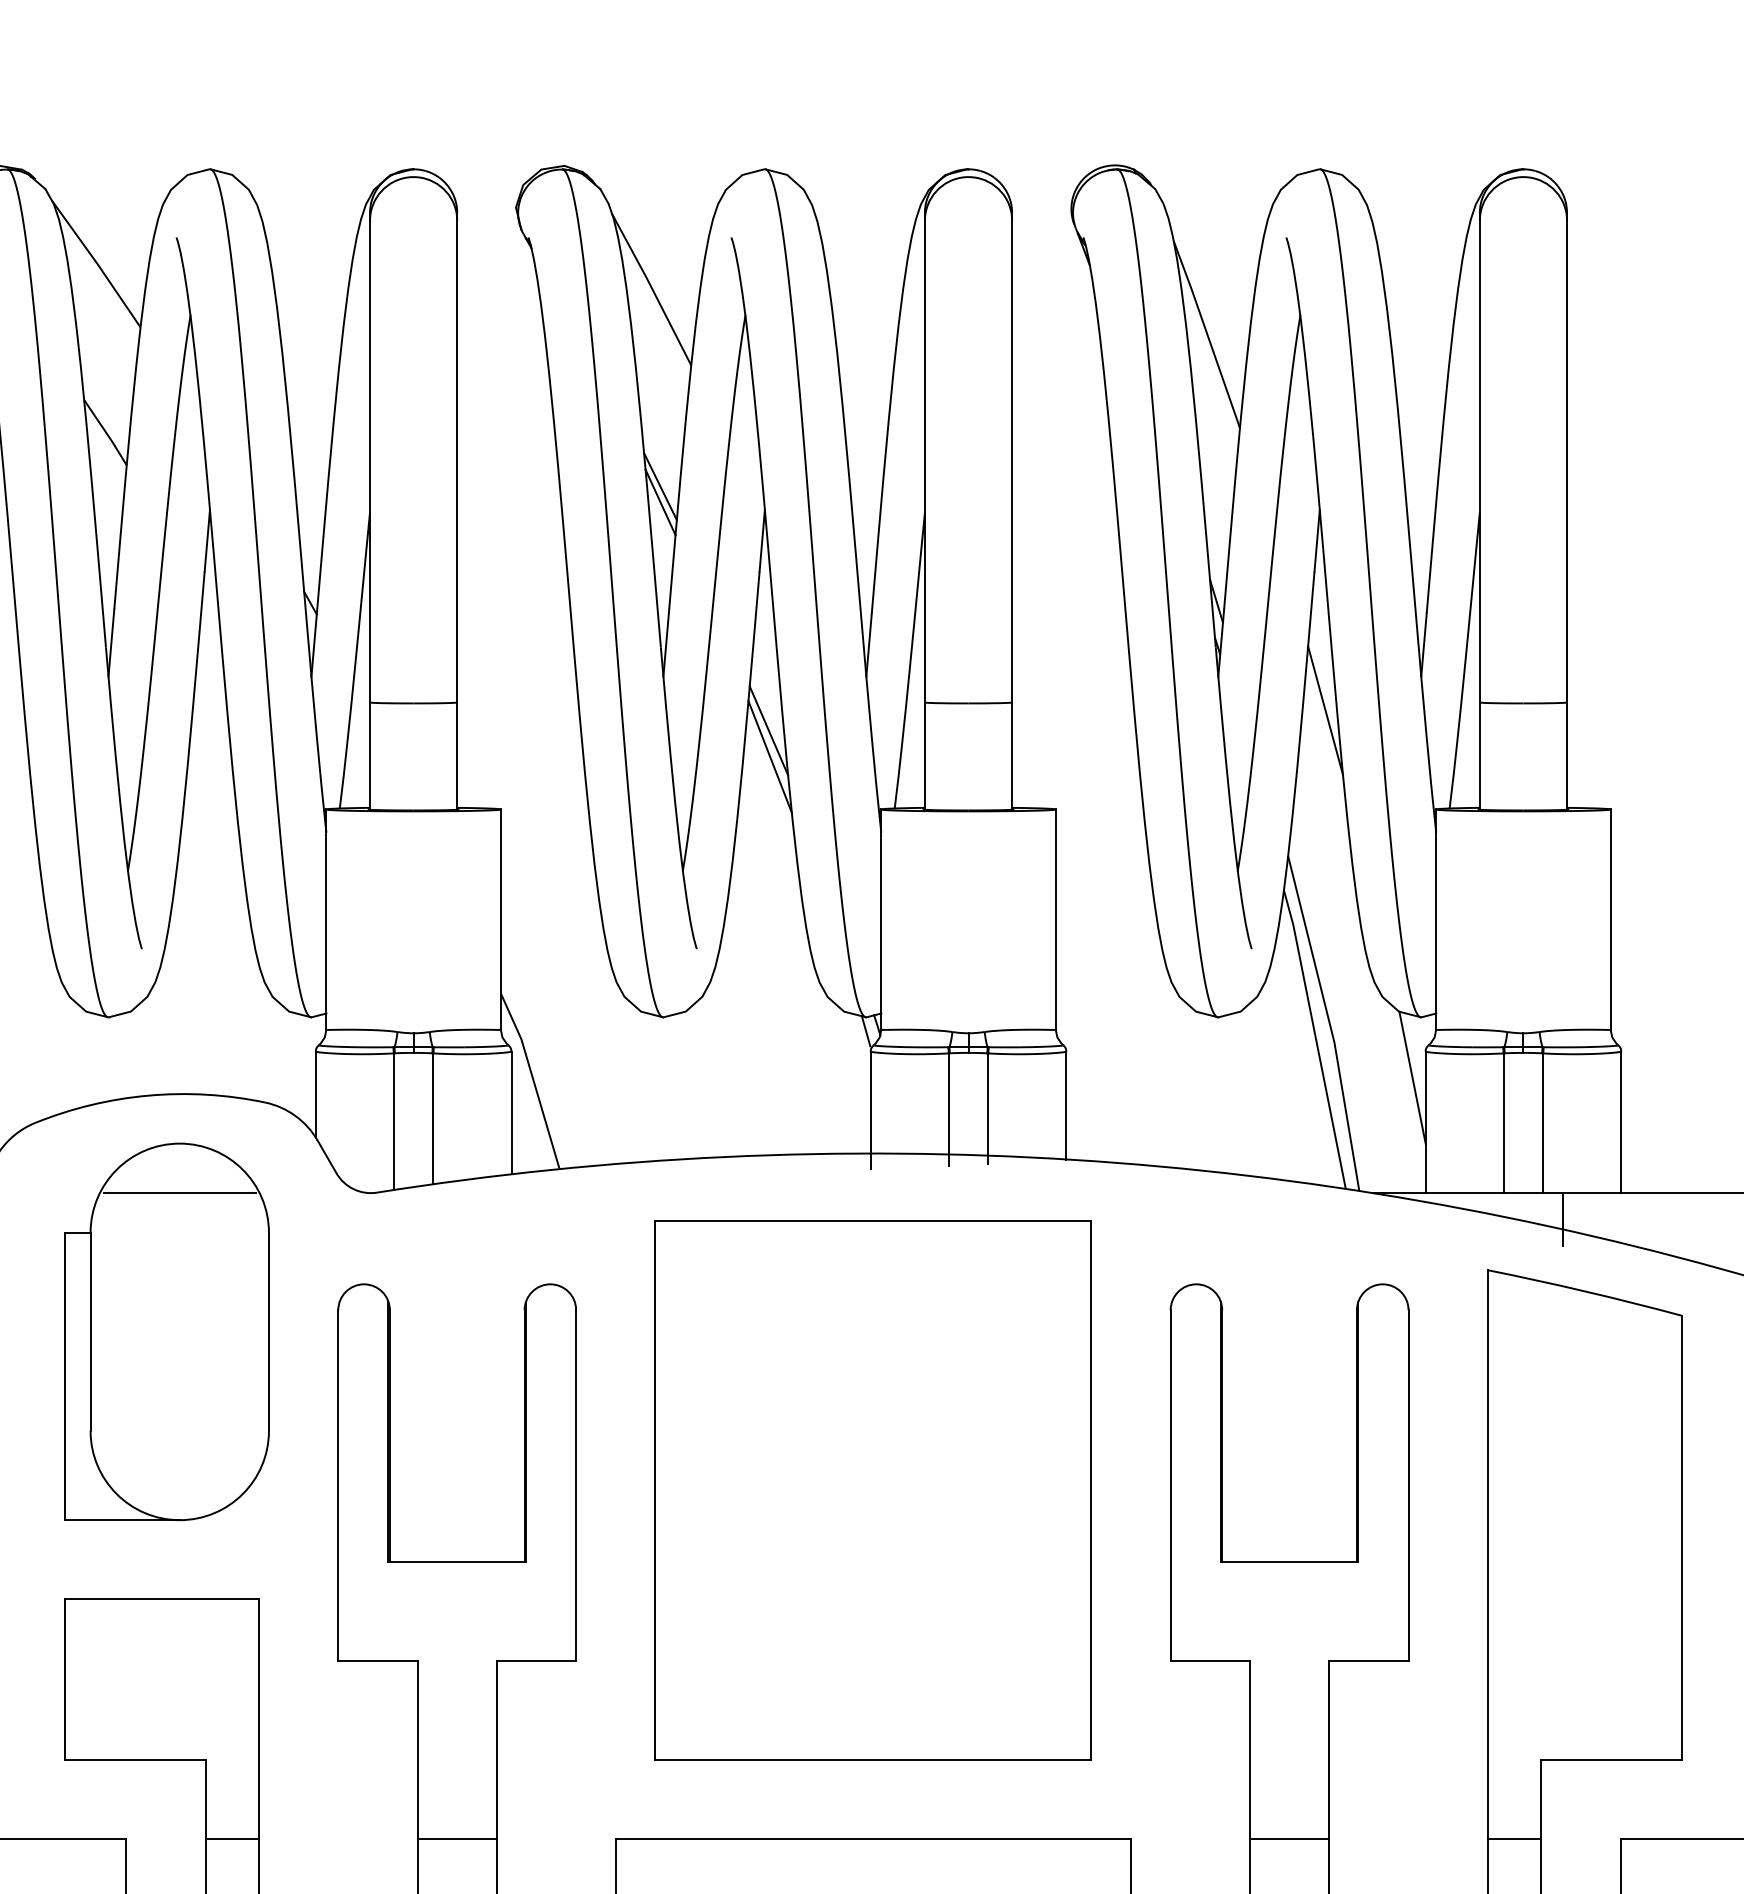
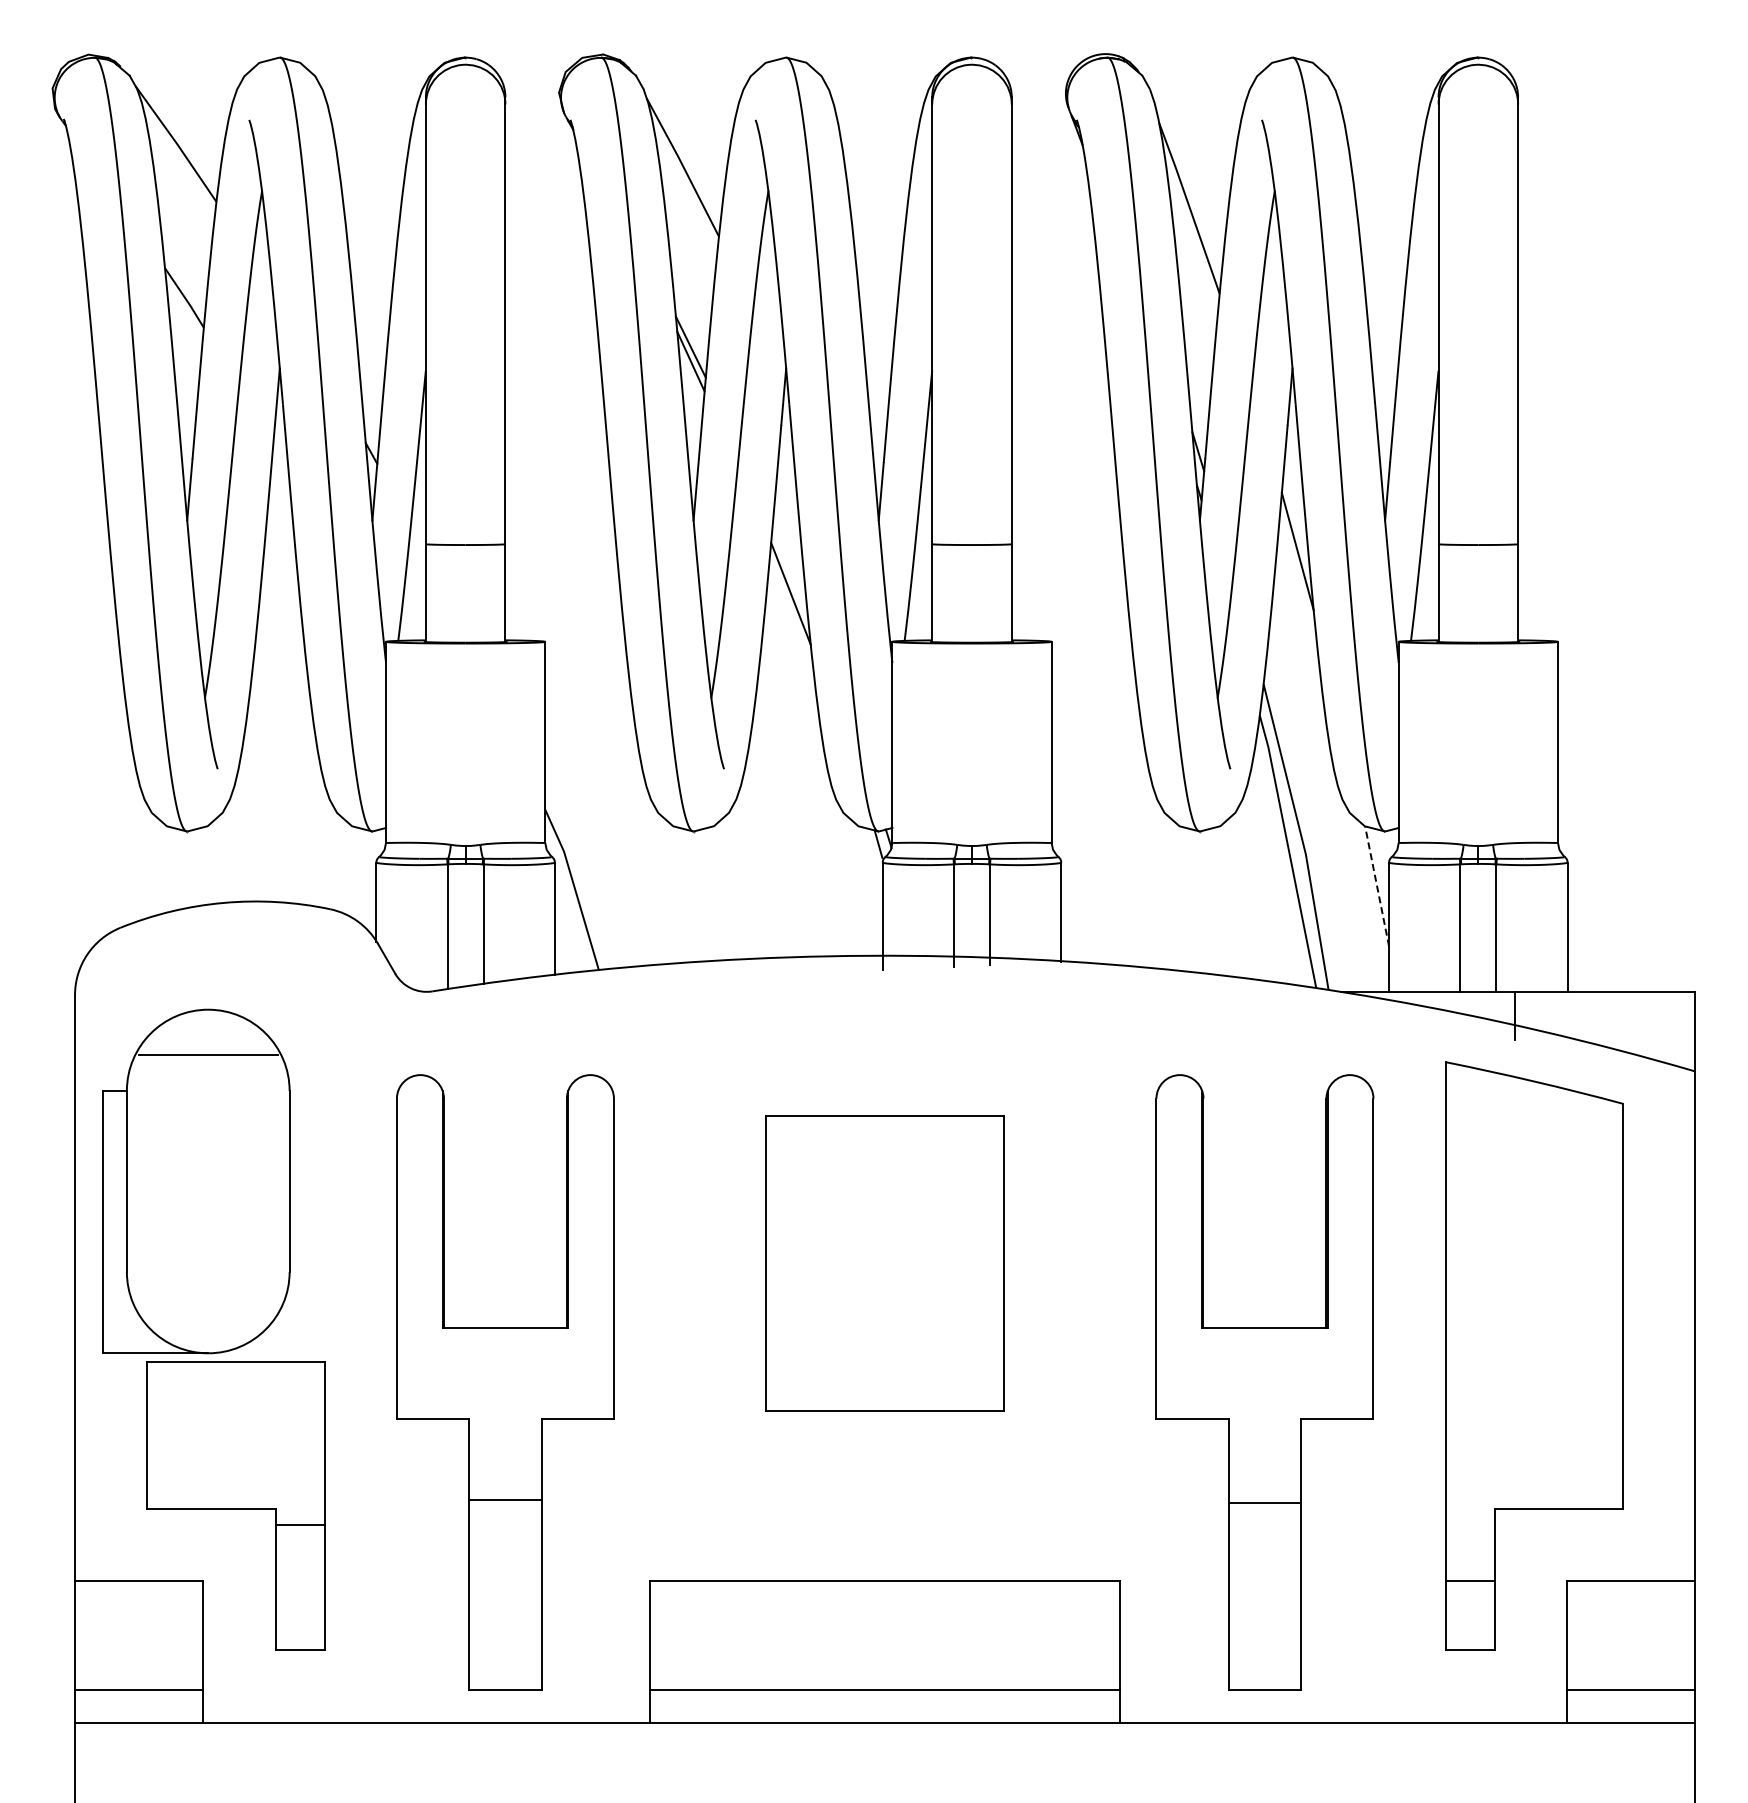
line: (768, 730) -> (789, 569), removed
line: (1412, 1076) -> (1377, 885), solid -> dashed
part: (166, 1331) -> (196, 1181), moved
part: (872, 1489) -> (884, 1262), size x0.6
line: (231, 1839) -> (299, 1525), moved
line: (457, 1839) -> (505, 1500), moved
line: (1289, 1839) -> (1264, 1503), moved

